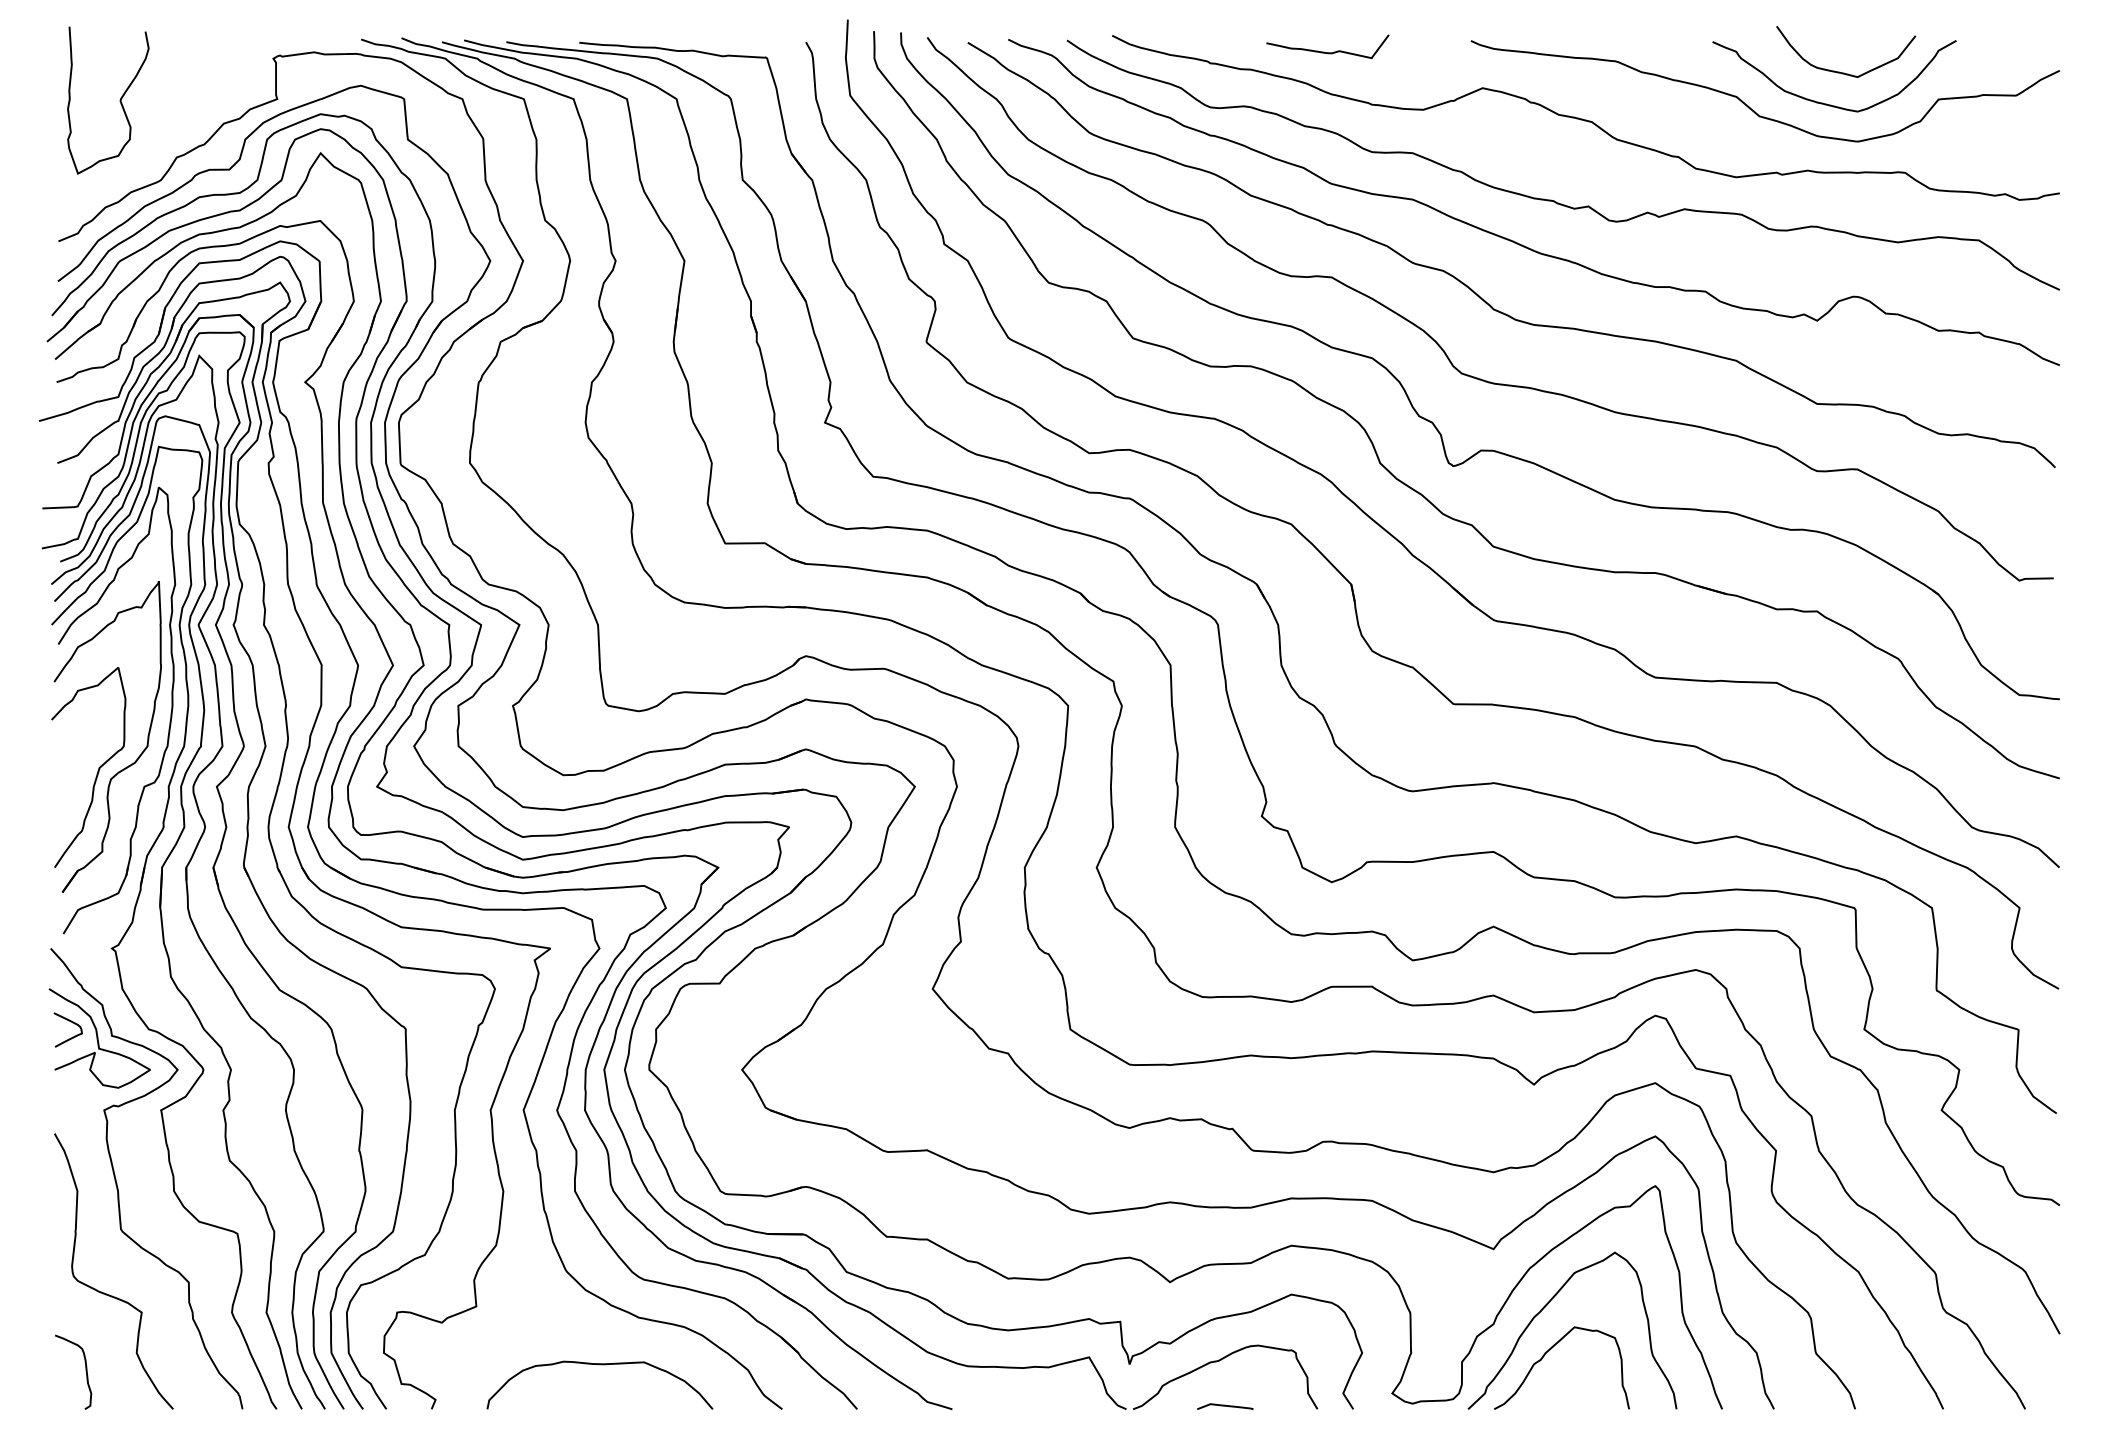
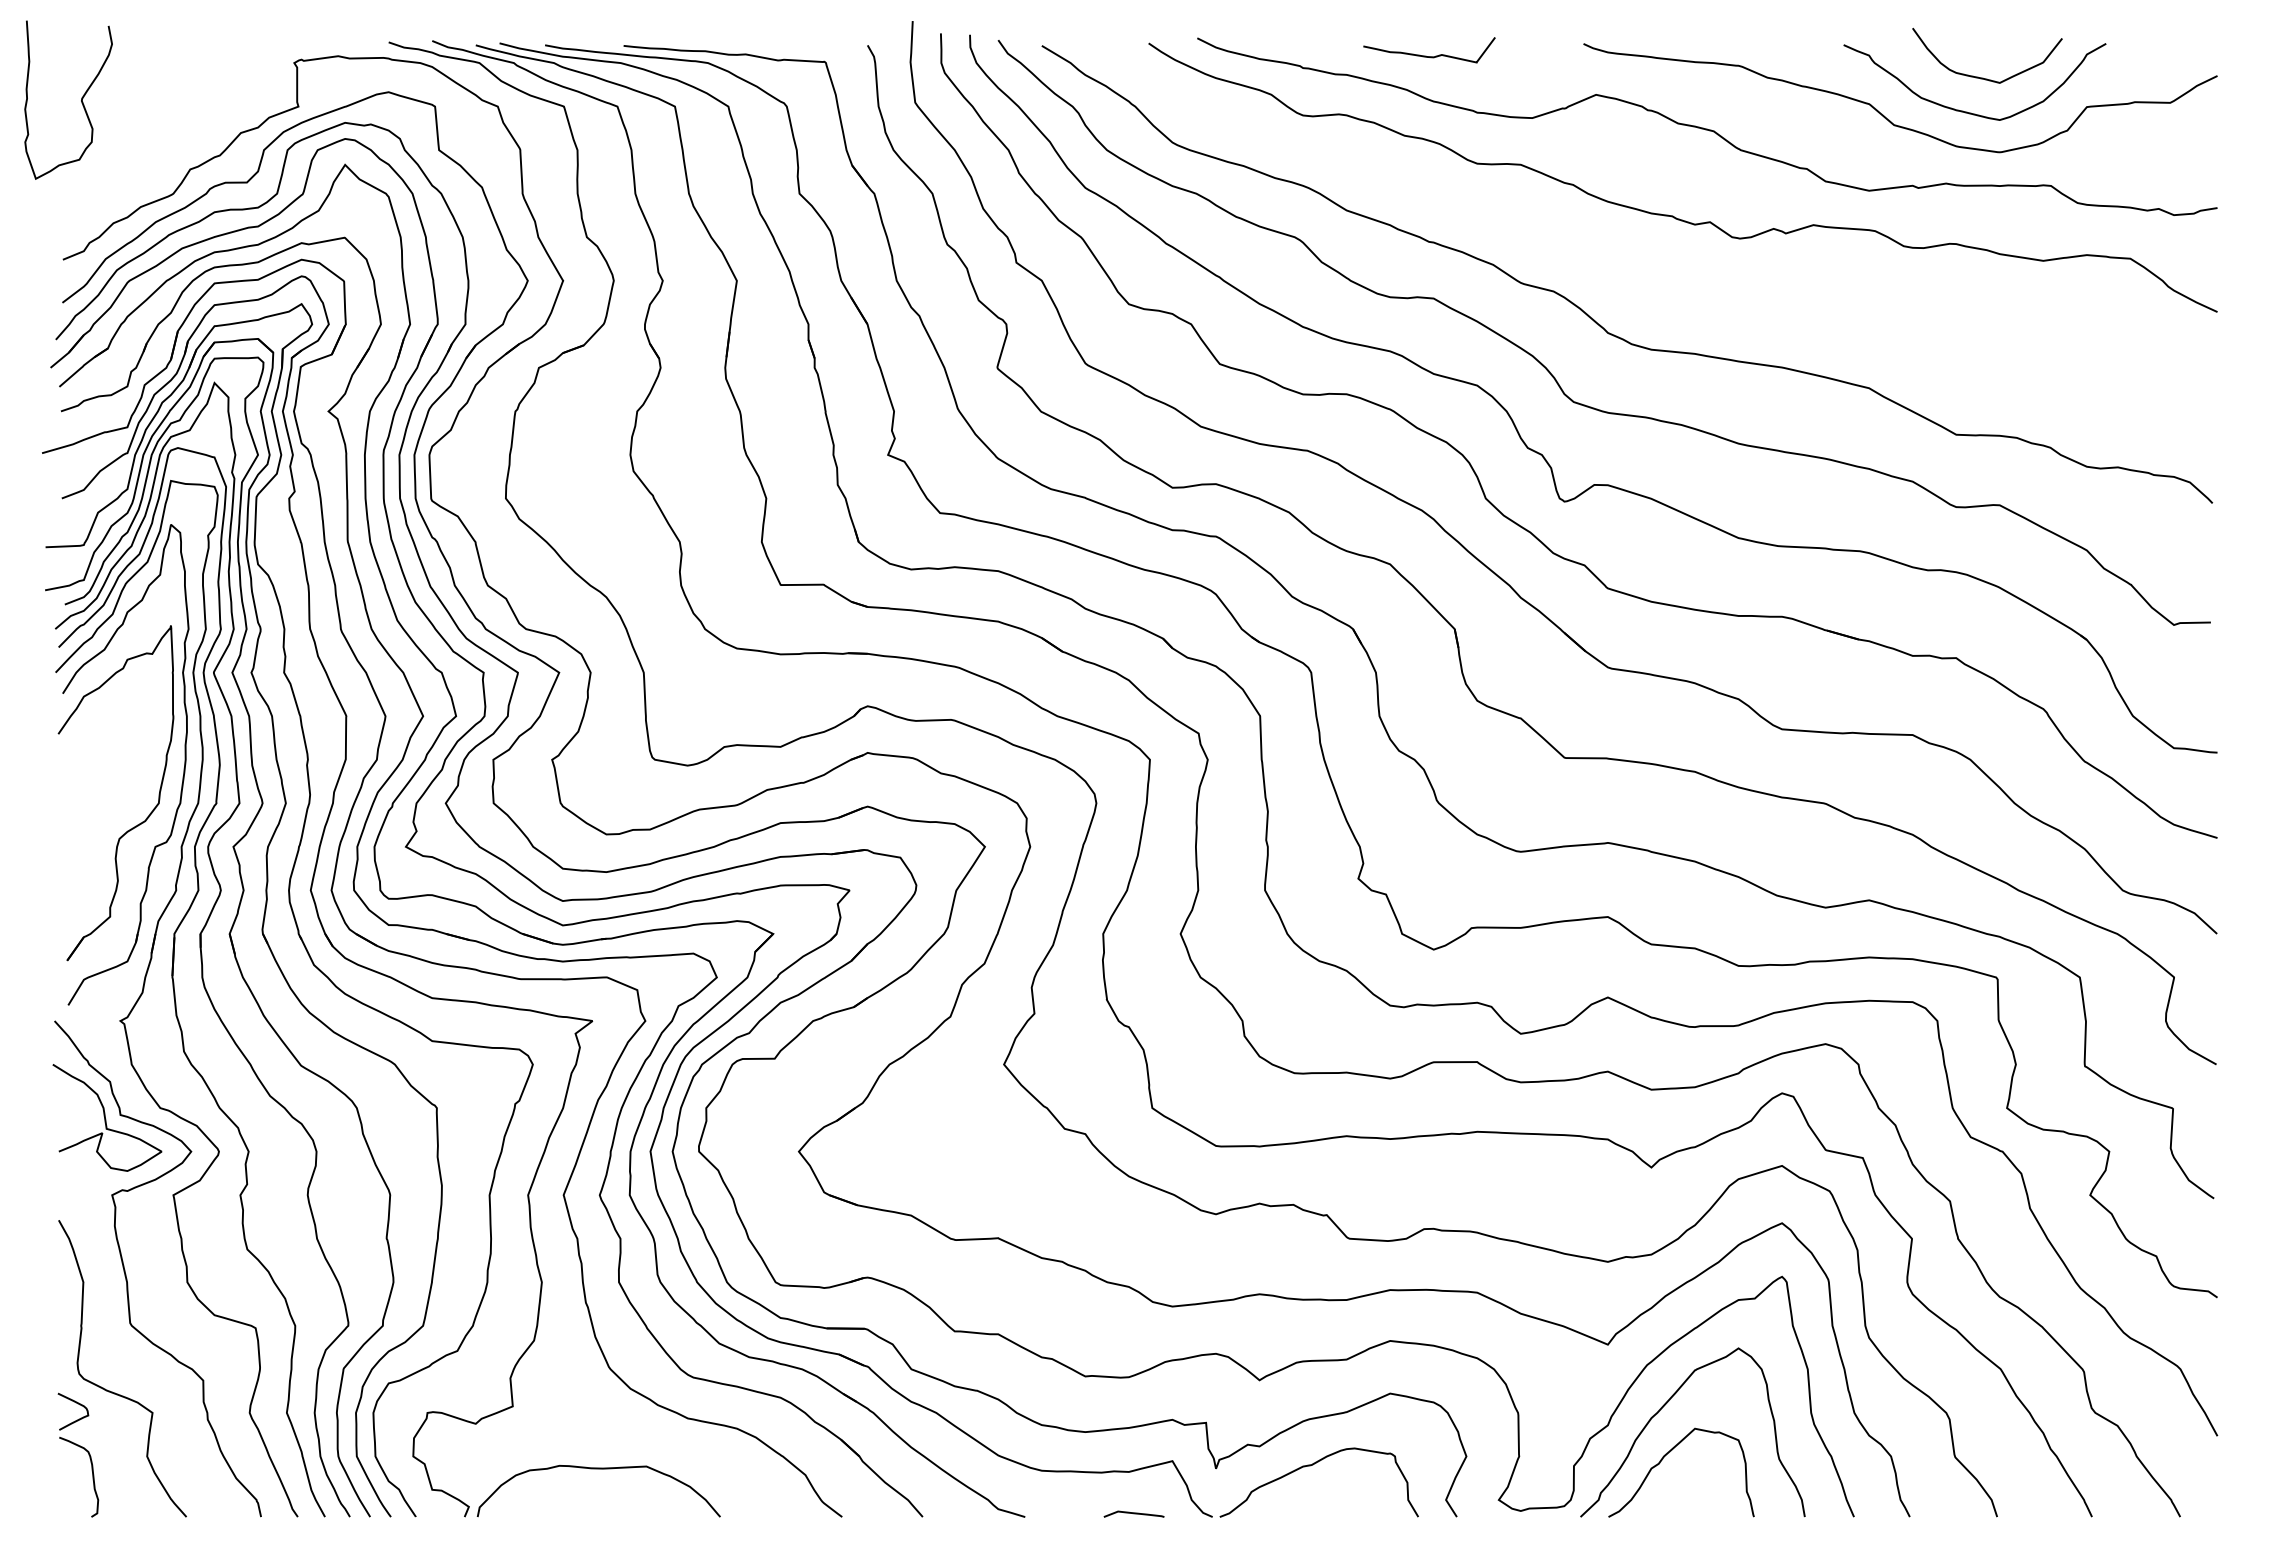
curve: (120, 99) -> (81, 99), moved
curve: (1514, 241) -> (1630, 259), removed
curve: (98, 769) -> (105, 828), removed
curve: (73, 1024) -> (79, 1405), moved
curve: (599, 1365) -> (598, 1469), moved
curve: (1224, 1405) -> (1133, 1513), moved

